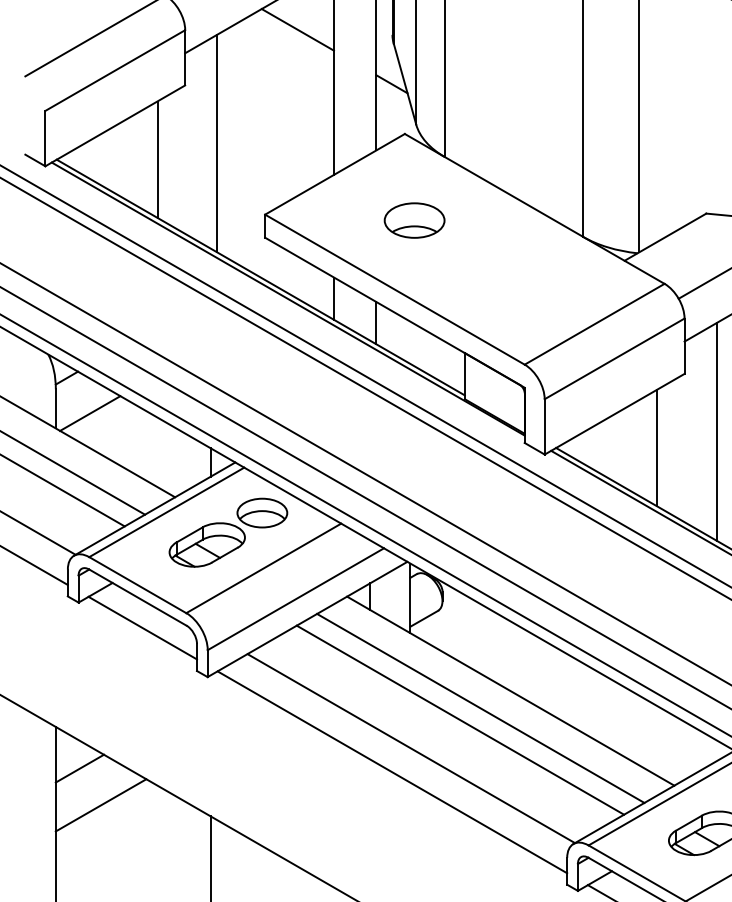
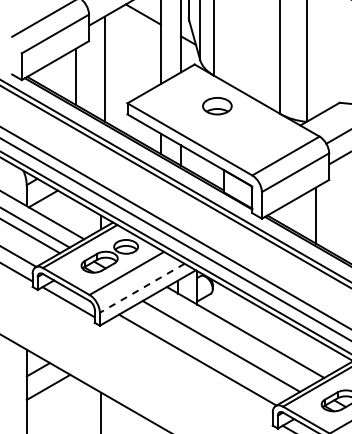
part: (414, 221) -> (217, 106), moved
line: (716, 431) -> (344, 207), removed
line: (296, 599) -> (142, 288), solid -> dashed
line: (479, 707) -> (230, 340), removed
line: (391, 772) -> (188, 371), removed

